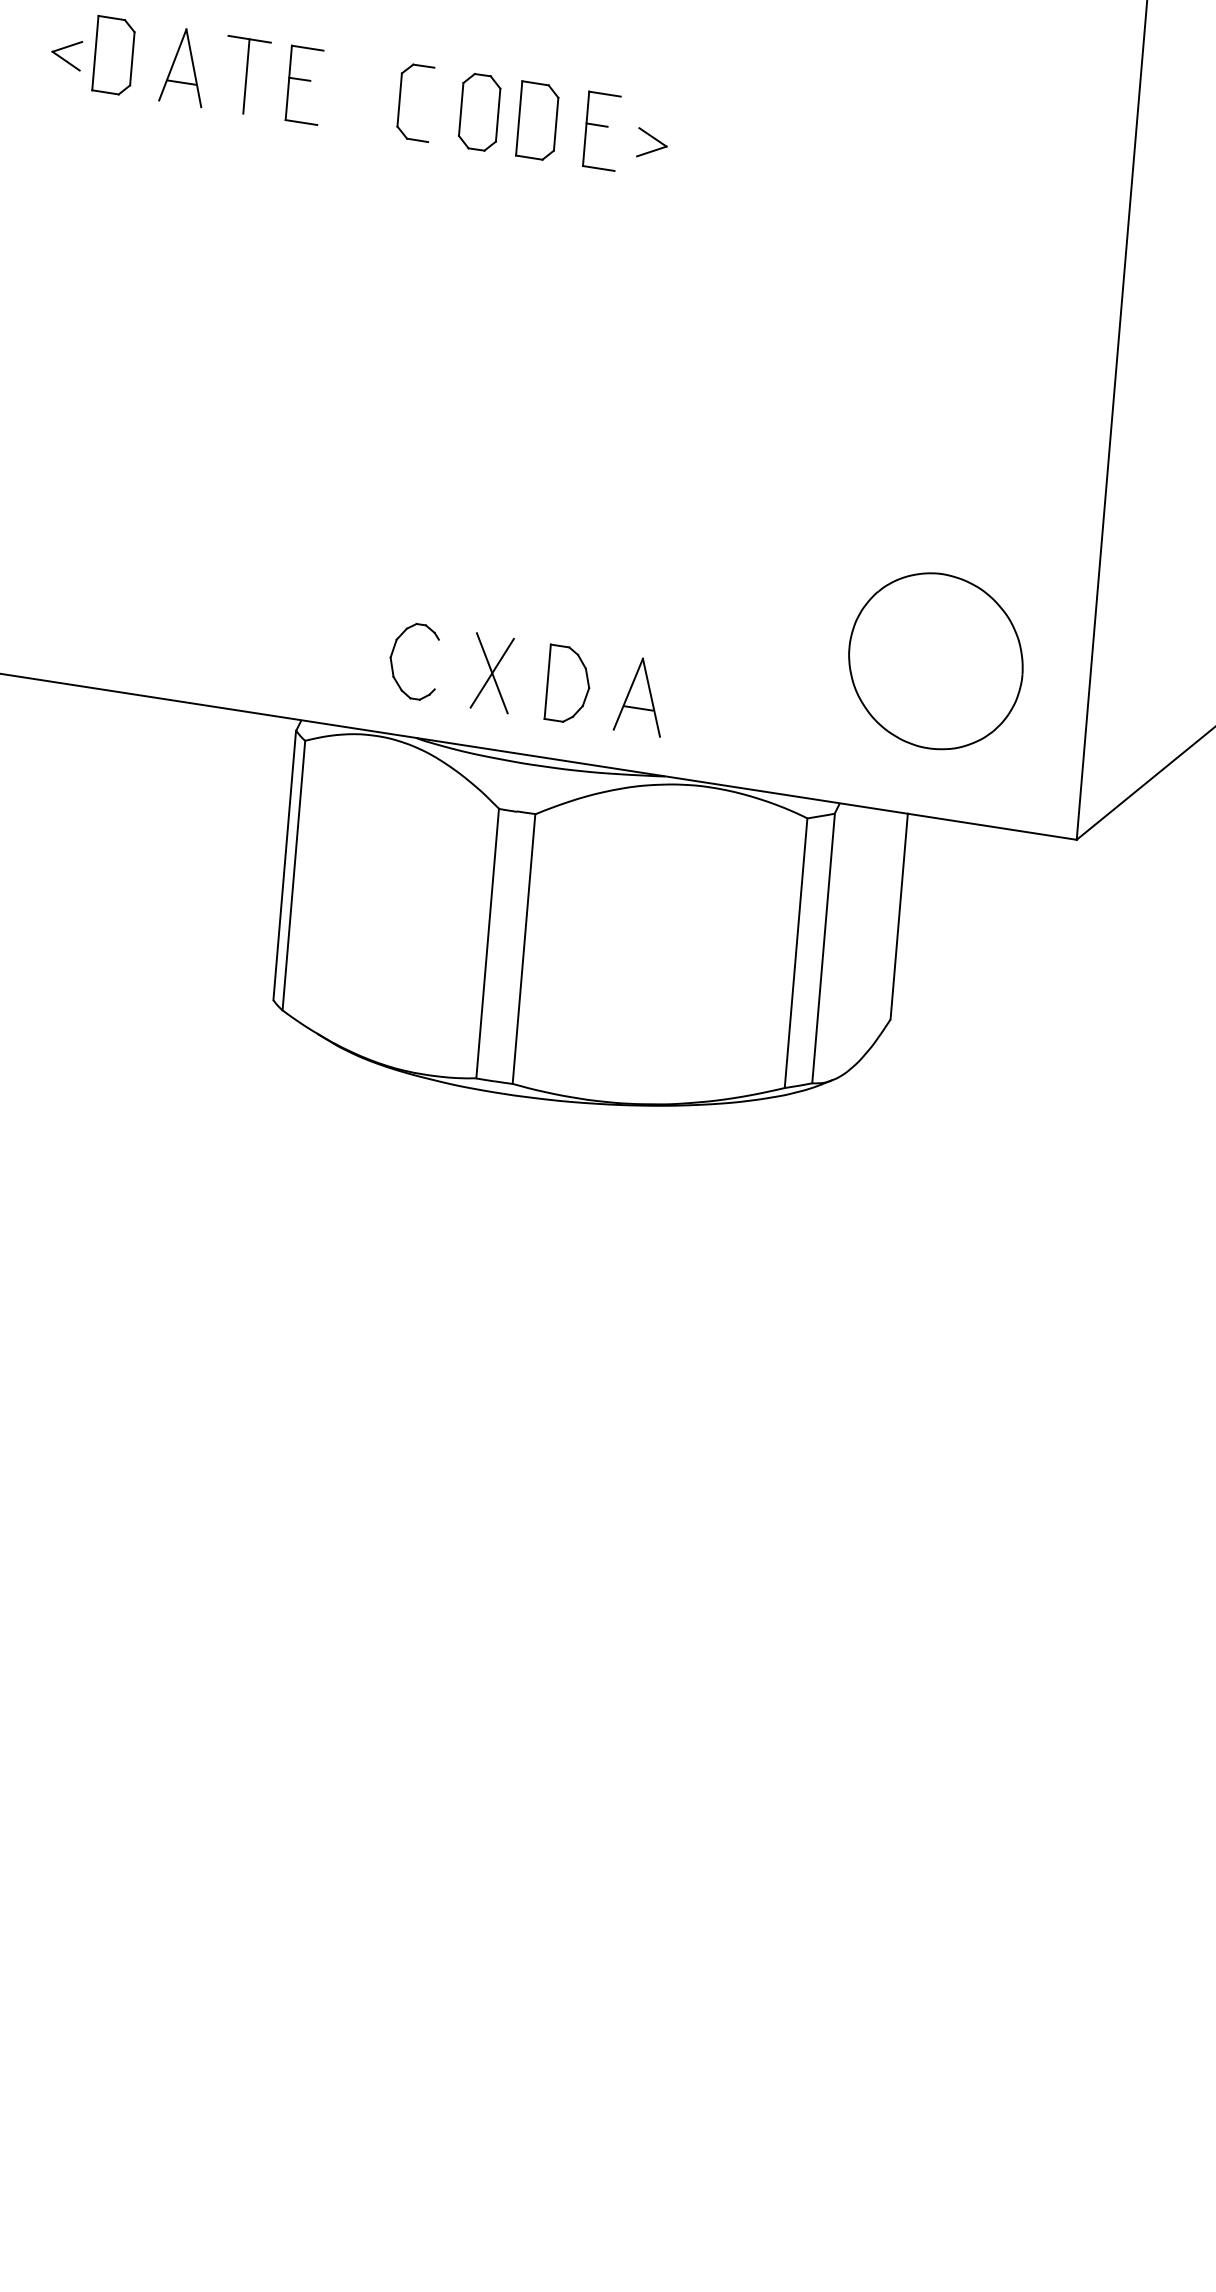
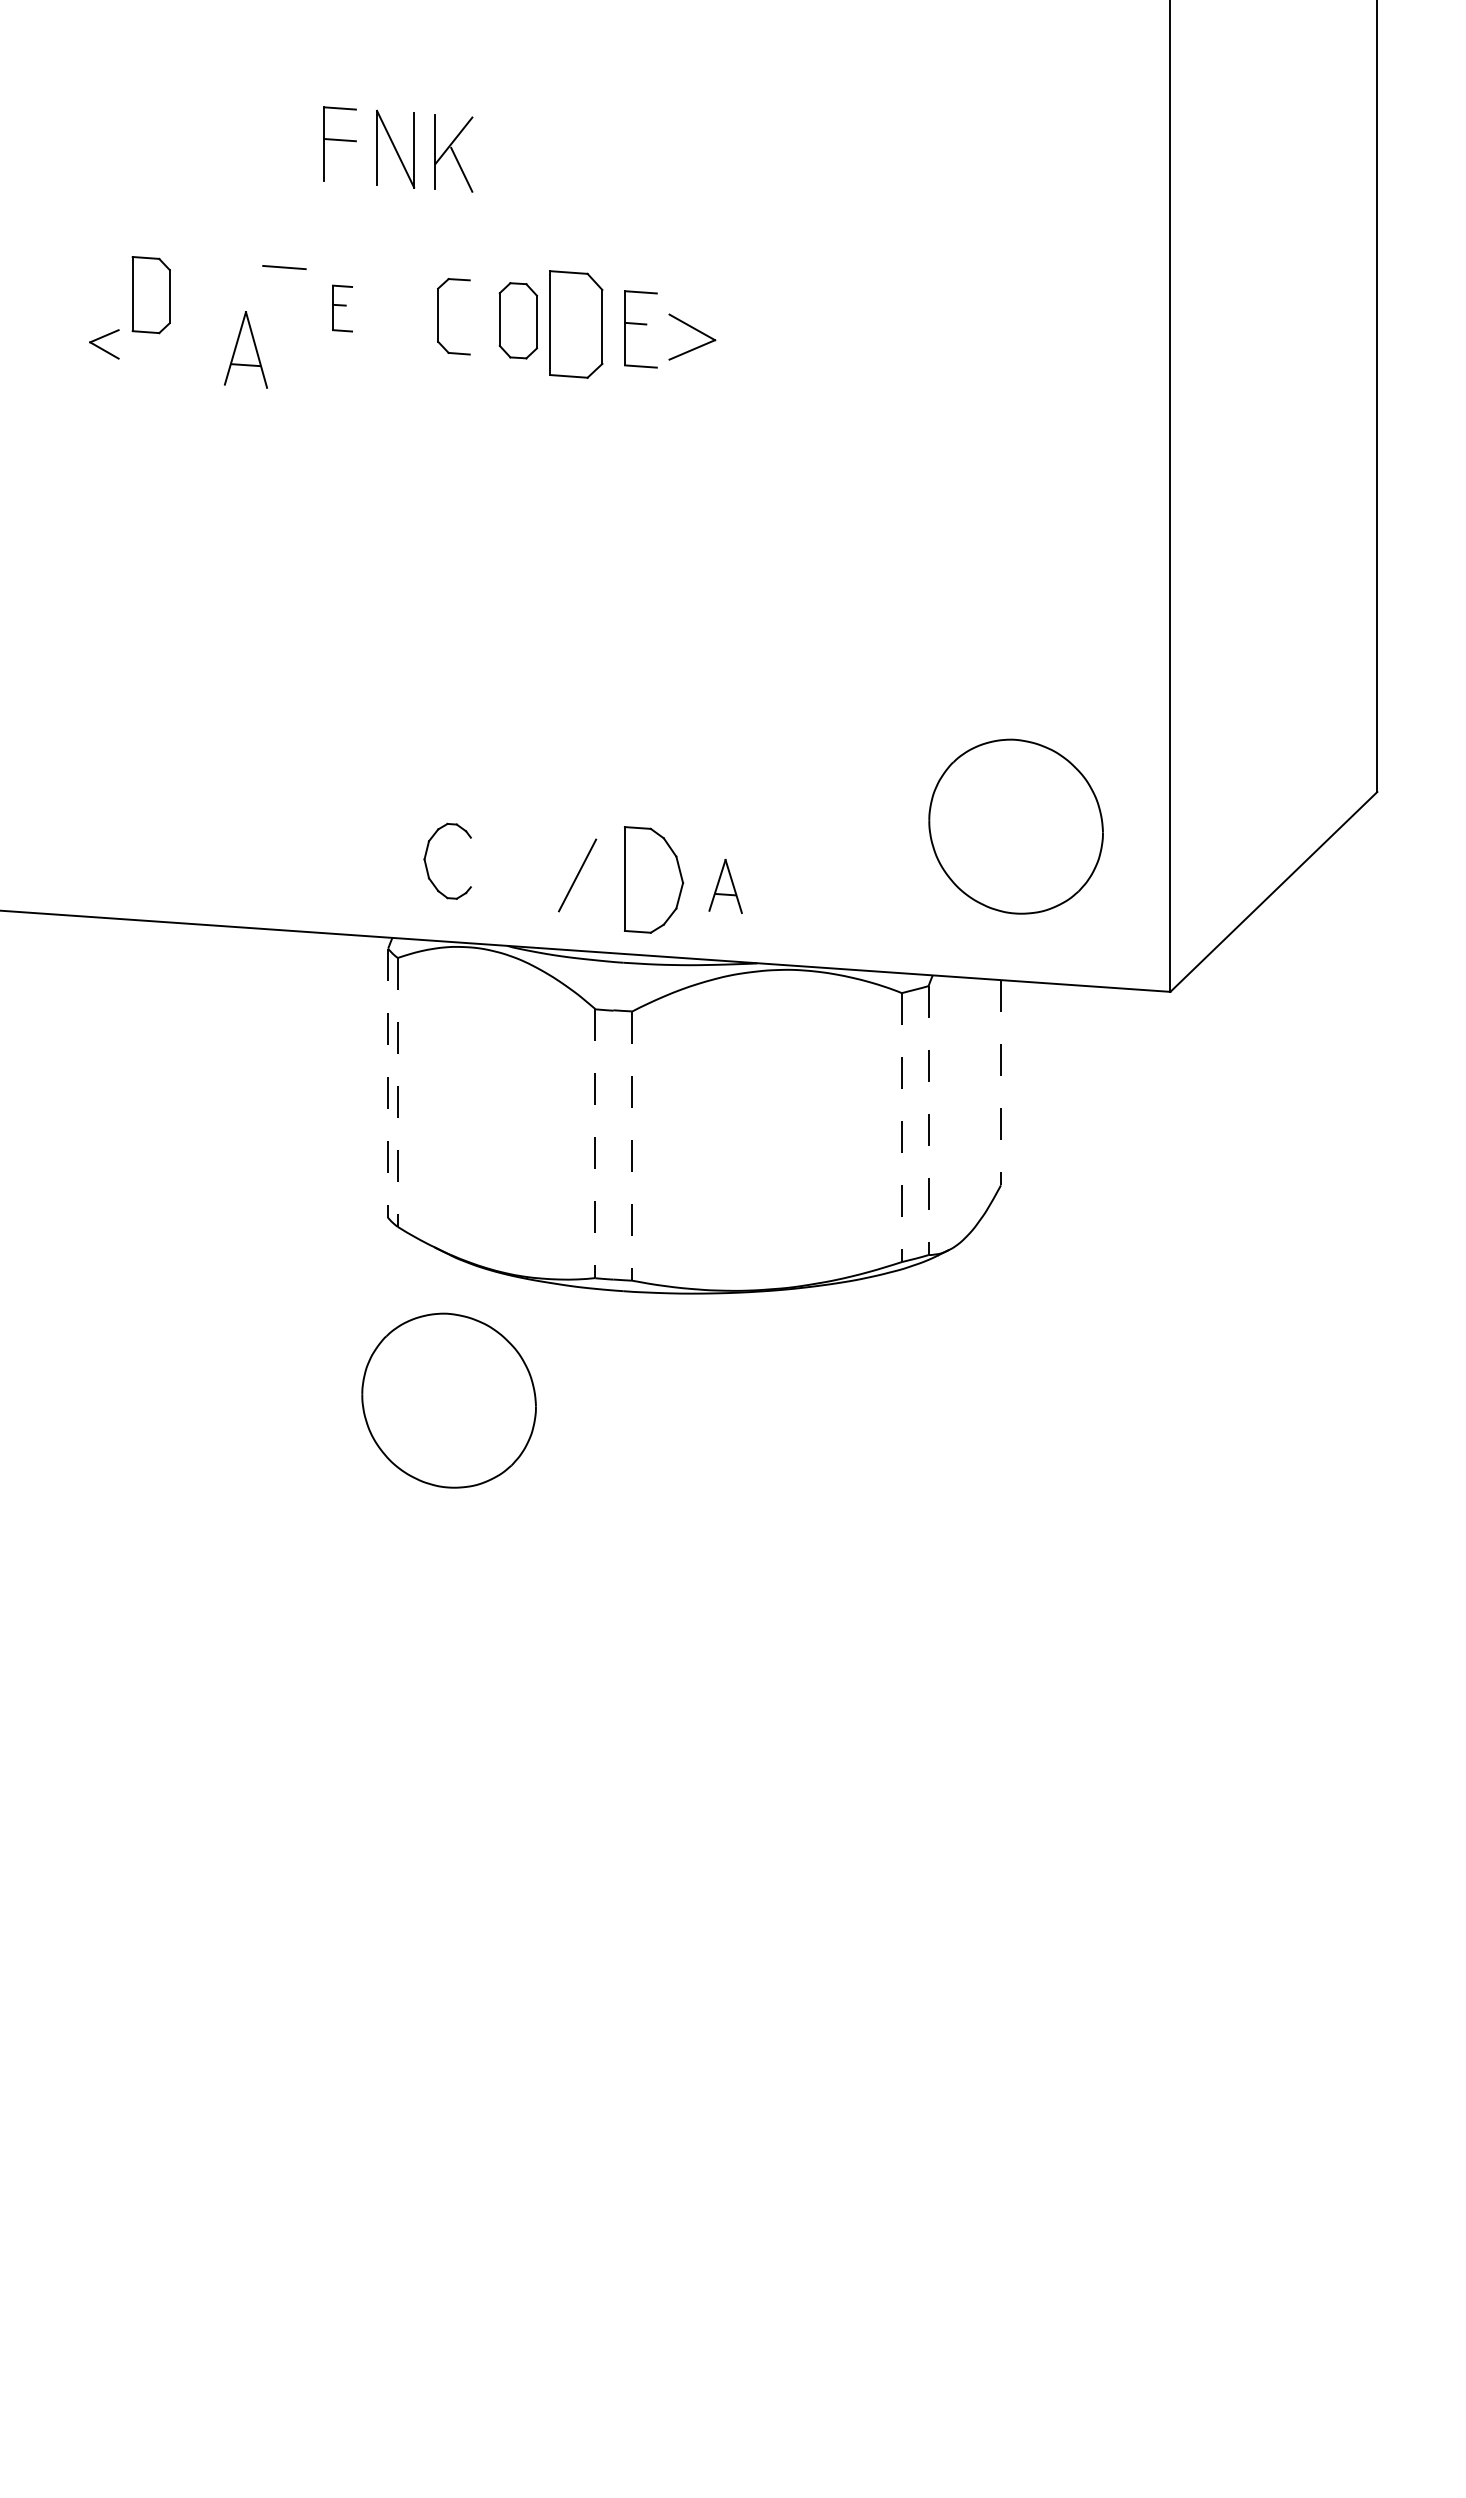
part: (66, 55) -> (104, 344), moved
part: (183, 67) -> (246, 349), moved
line: (246, 76) -> (284, 304), removed
part: (304, 85) -> (342, 308), size x0.6
part: (537, 120) -> (576, 324), size x1.4
part: (651, 143) -> (691, 337), size x1.6
part: (393, 664) -> (427, 866), moved
line: (492, 673) -> (577, 875), removed
part: (568, 683) -> (653, 879), size x1.4
part: (639, 696) -> (725, 886), size x0.7
line: (284, 865) -> (387, 1083), solid -> dashed
line: (293, 875) -> (397, 1092), solid -> dashed
line: (898, 916) -> (1000, 1082), solid -> dashed
line: (487, 944) -> (595, 1144), solid -> dashed
line: (523, 949) -> (631, 1146), solid -> dashed
line: (823, 949) -> (928, 1121), solid -> dashed
line: (795, 954) -> (901, 1128), solid -> dashed
part: (318, 1188) -> (448, 1400), added

